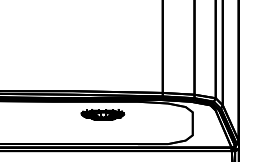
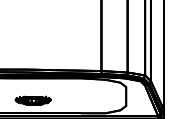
part: (102, 114) -> (32, 100), moved

